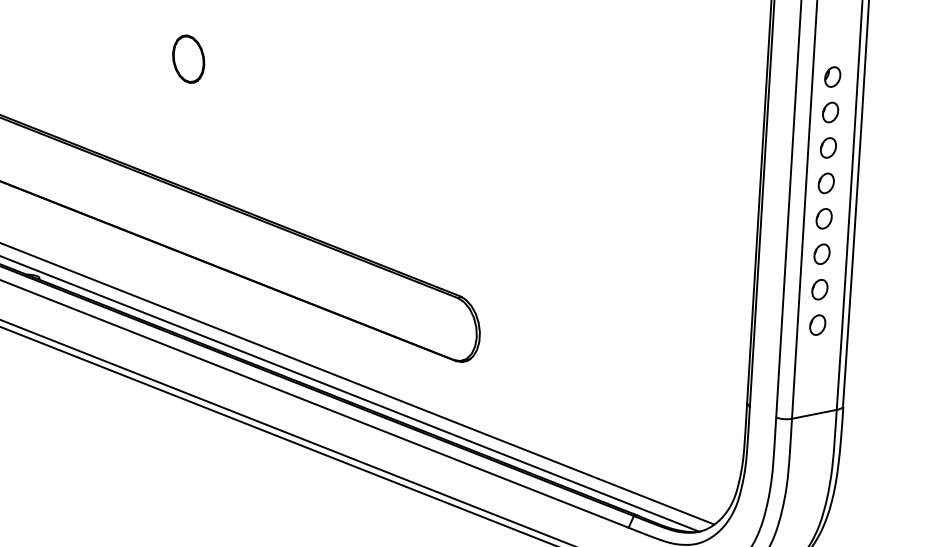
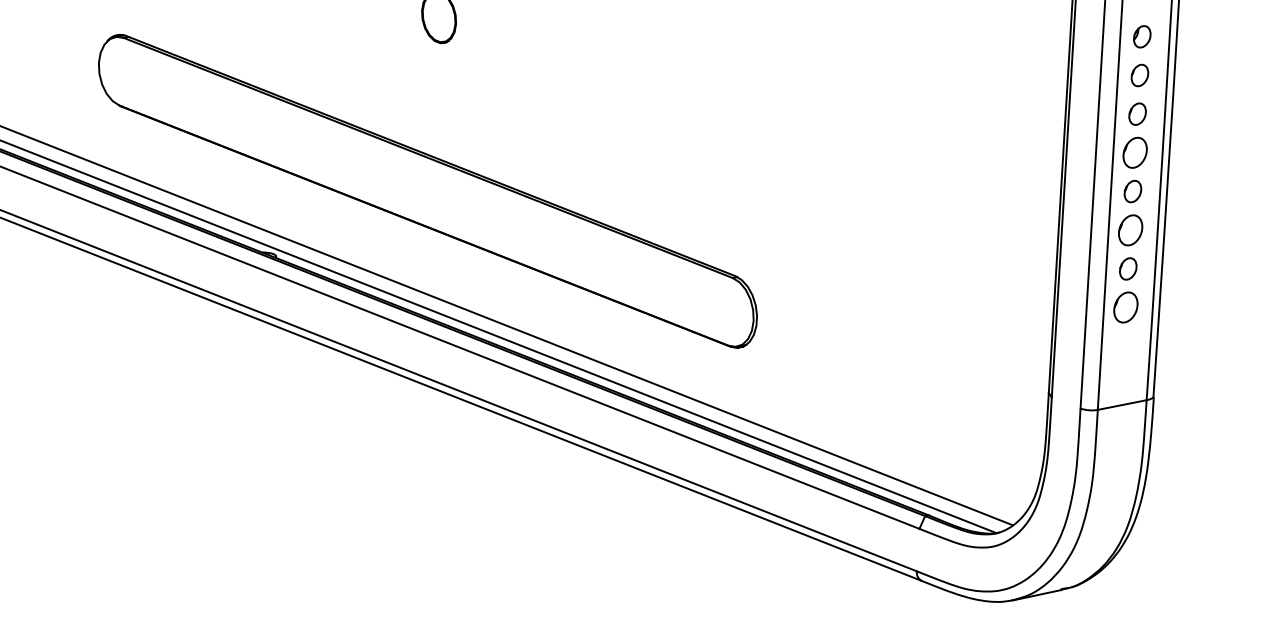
part: (826, 183) -> (1135, 152), size x1.4
part: (821, 253) -> (1130, 229), size x1.4
part: (817, 324) -> (1125, 307), size x1.4

